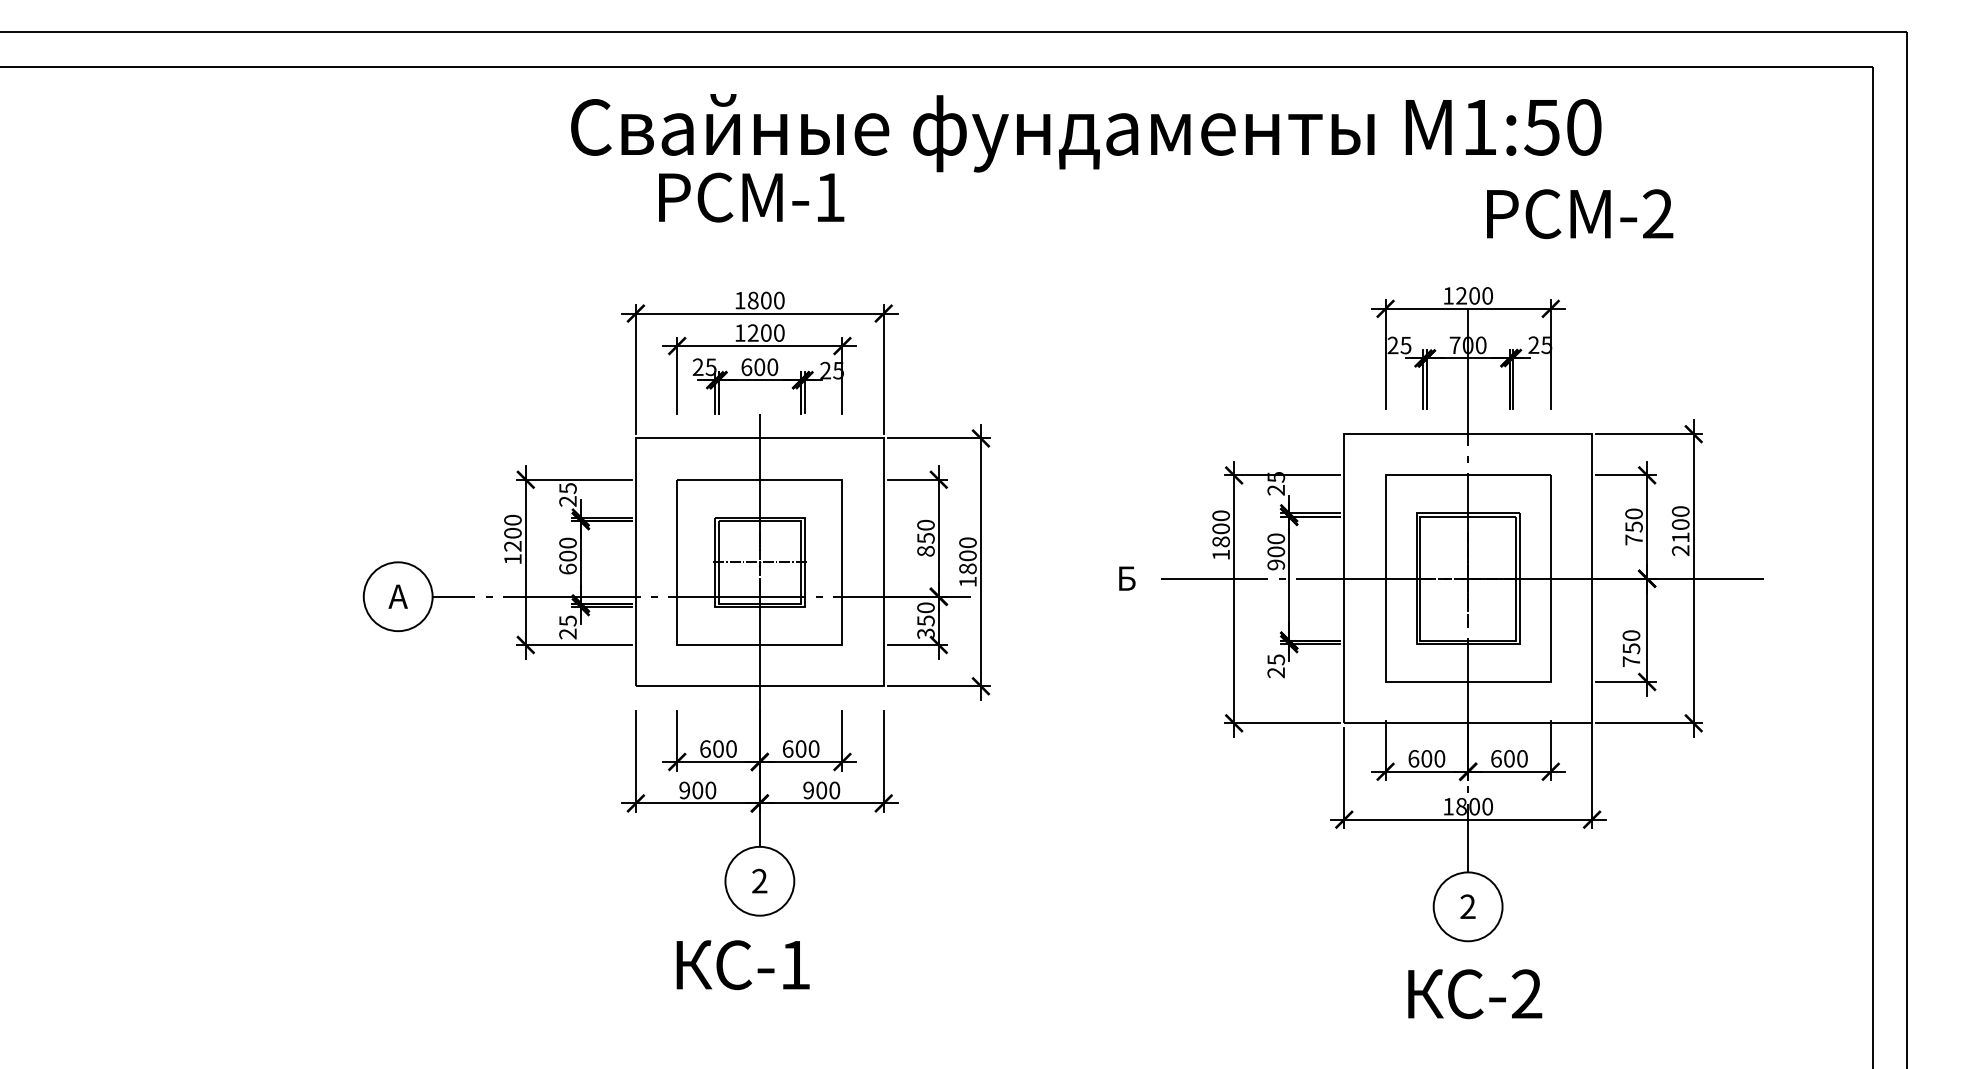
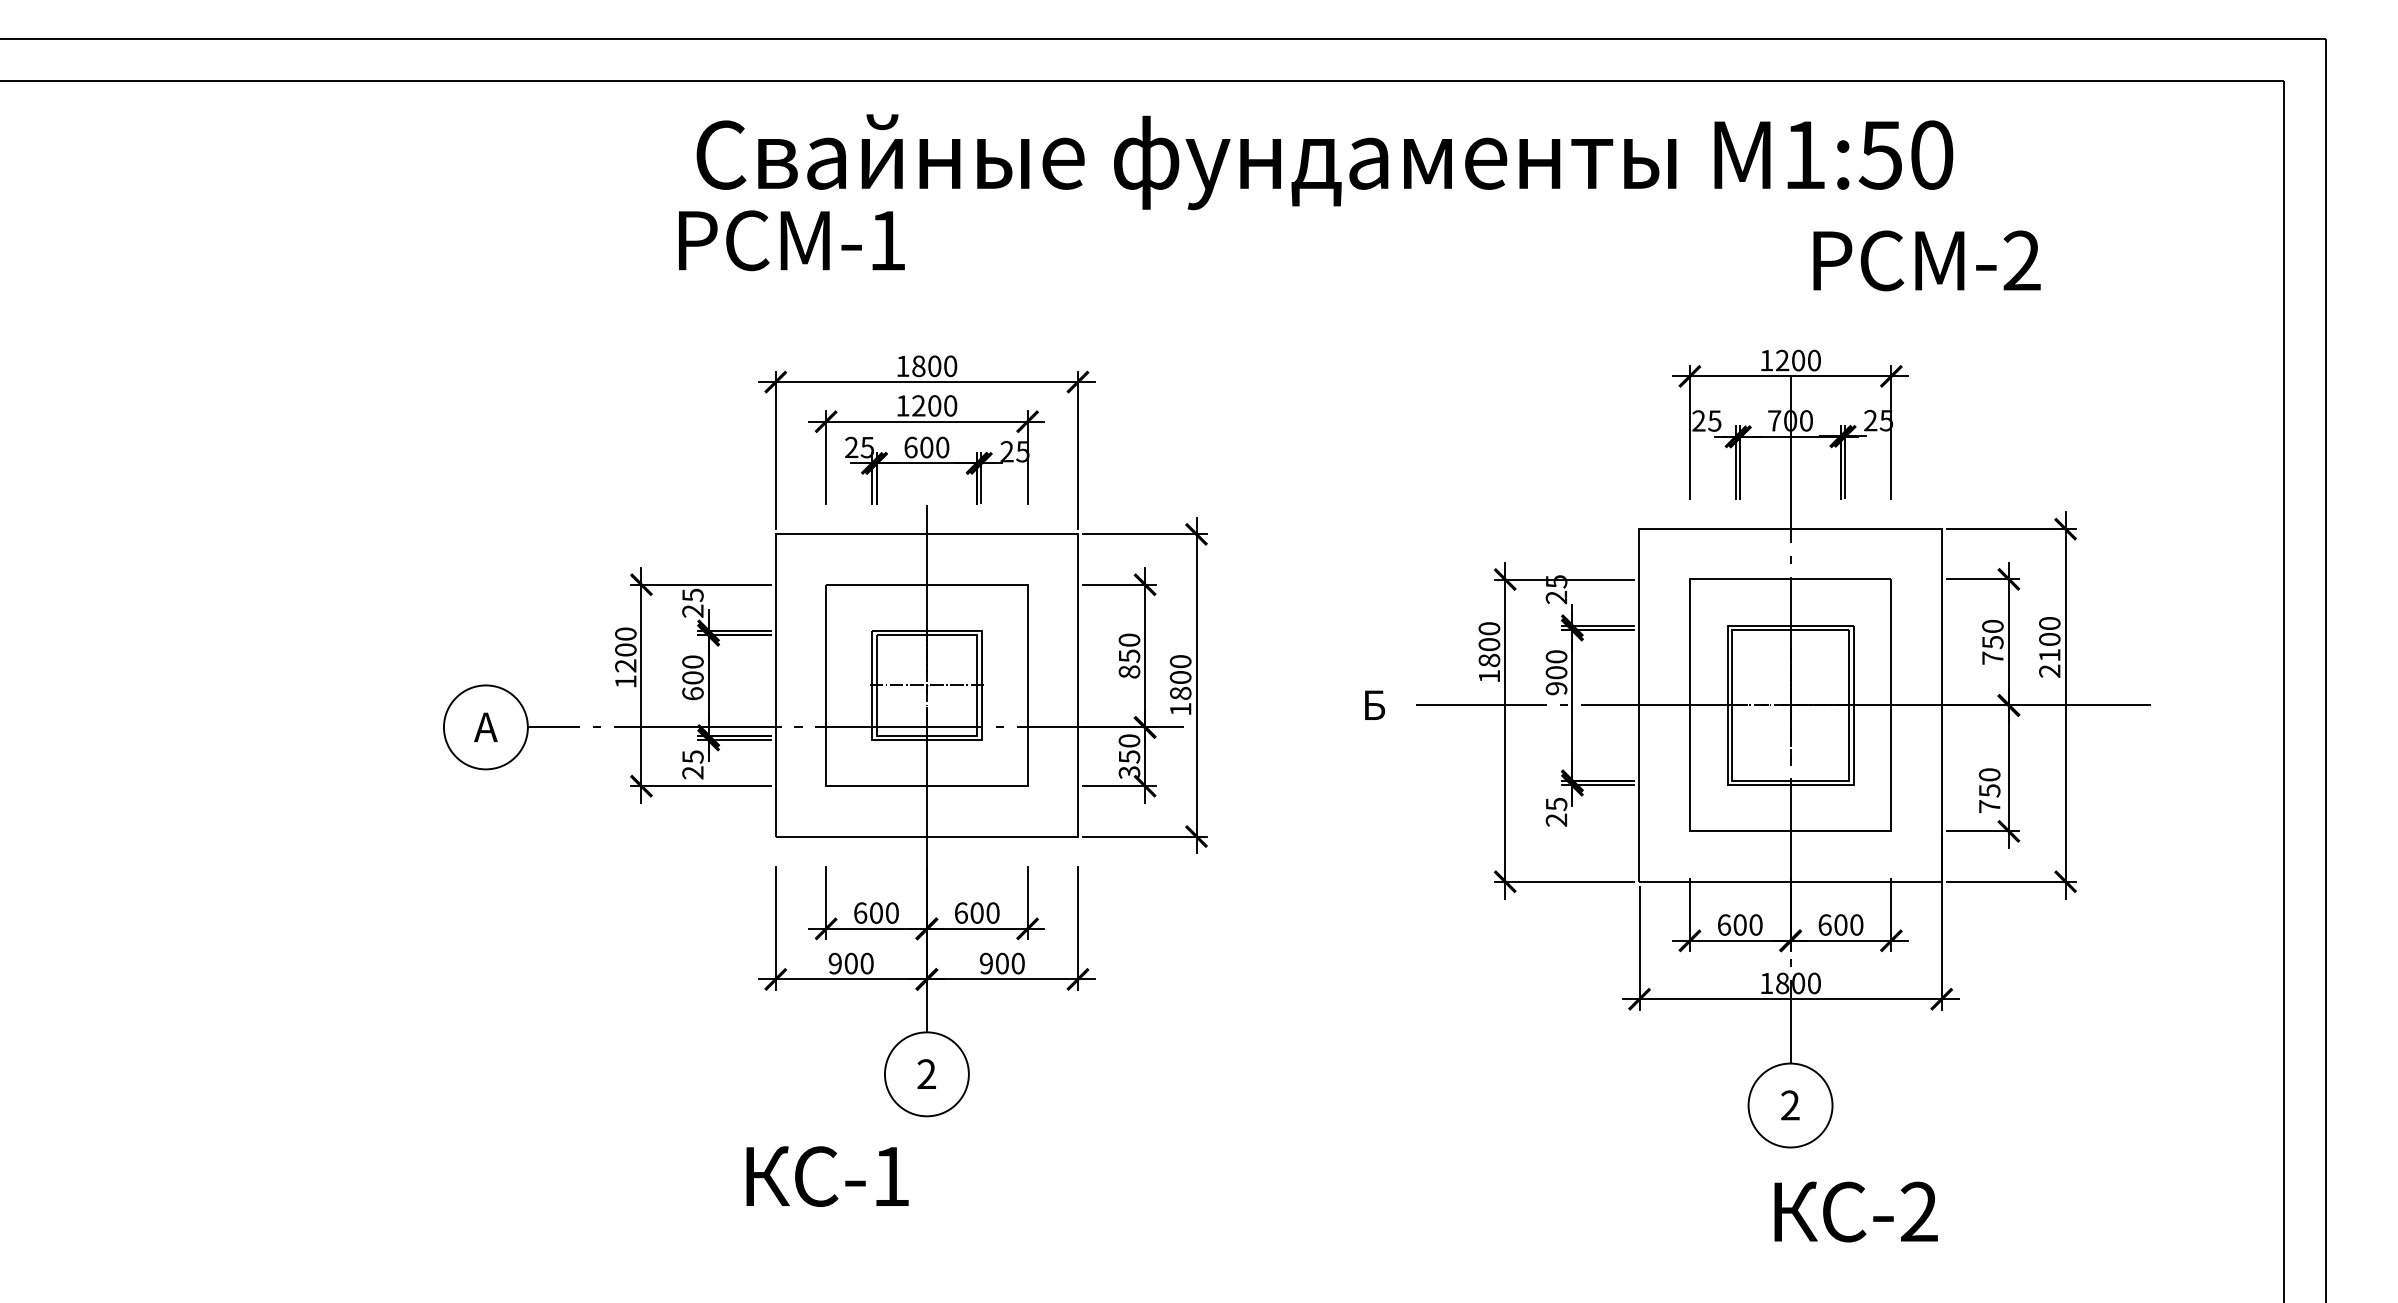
text: (751, 197) -> (791, 240), moved
text: (743, 965) -> (827, 1176), moved
text: (1474, 993) -> (1855, 1211), moved

